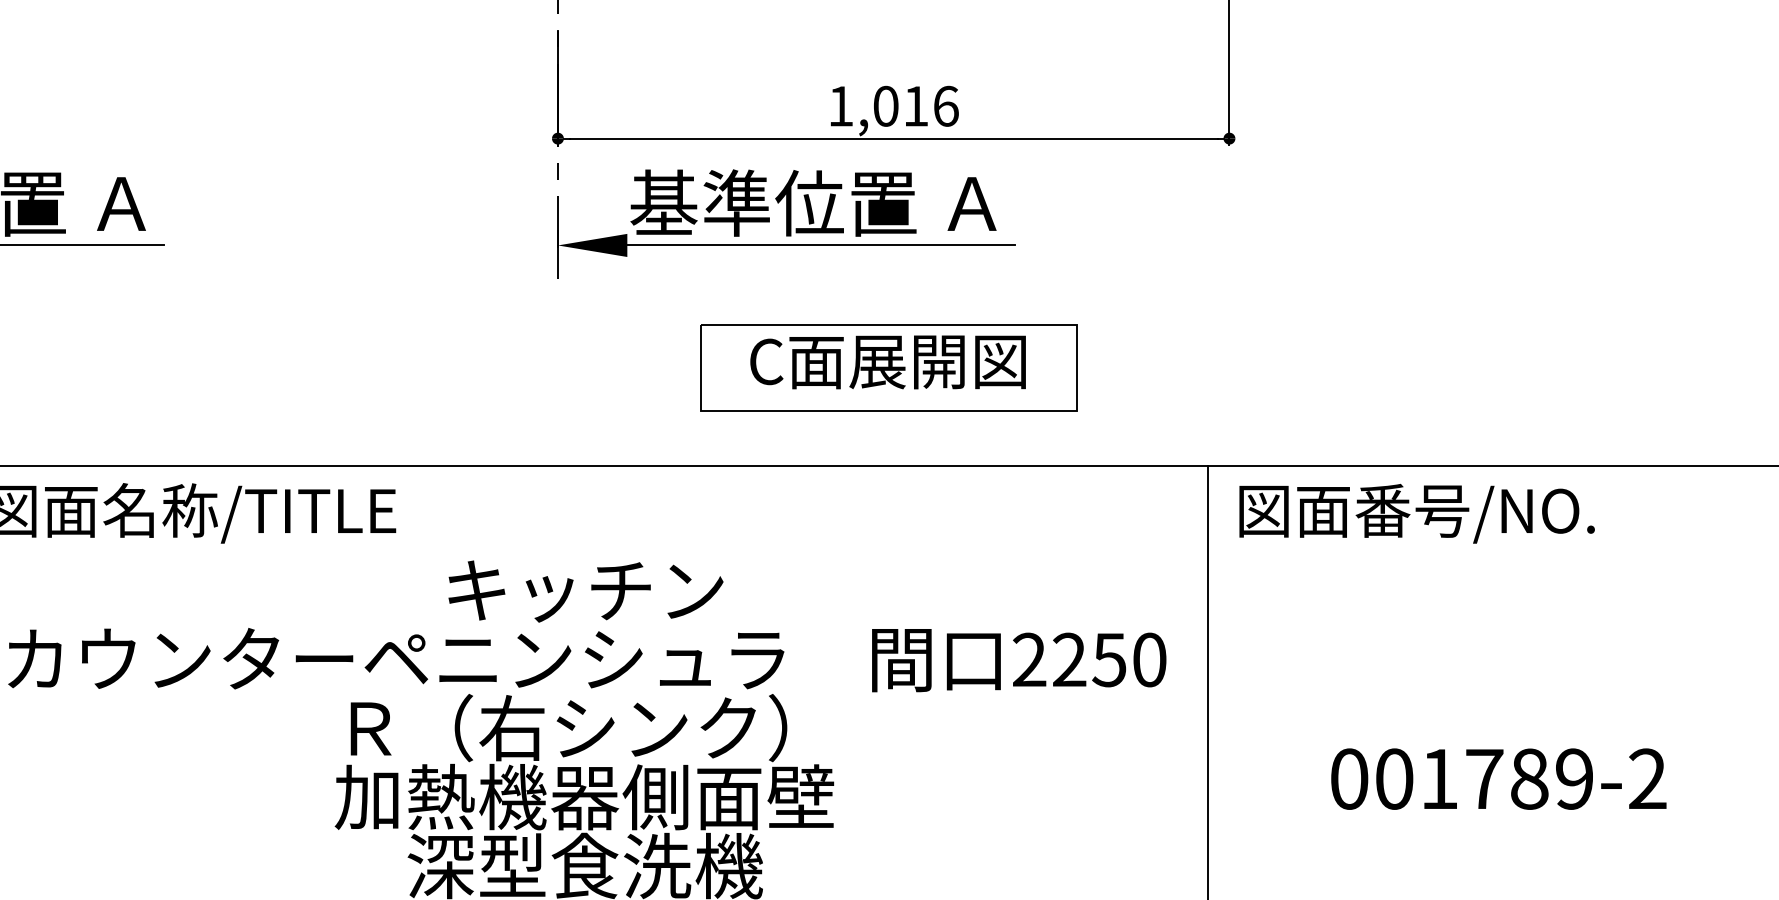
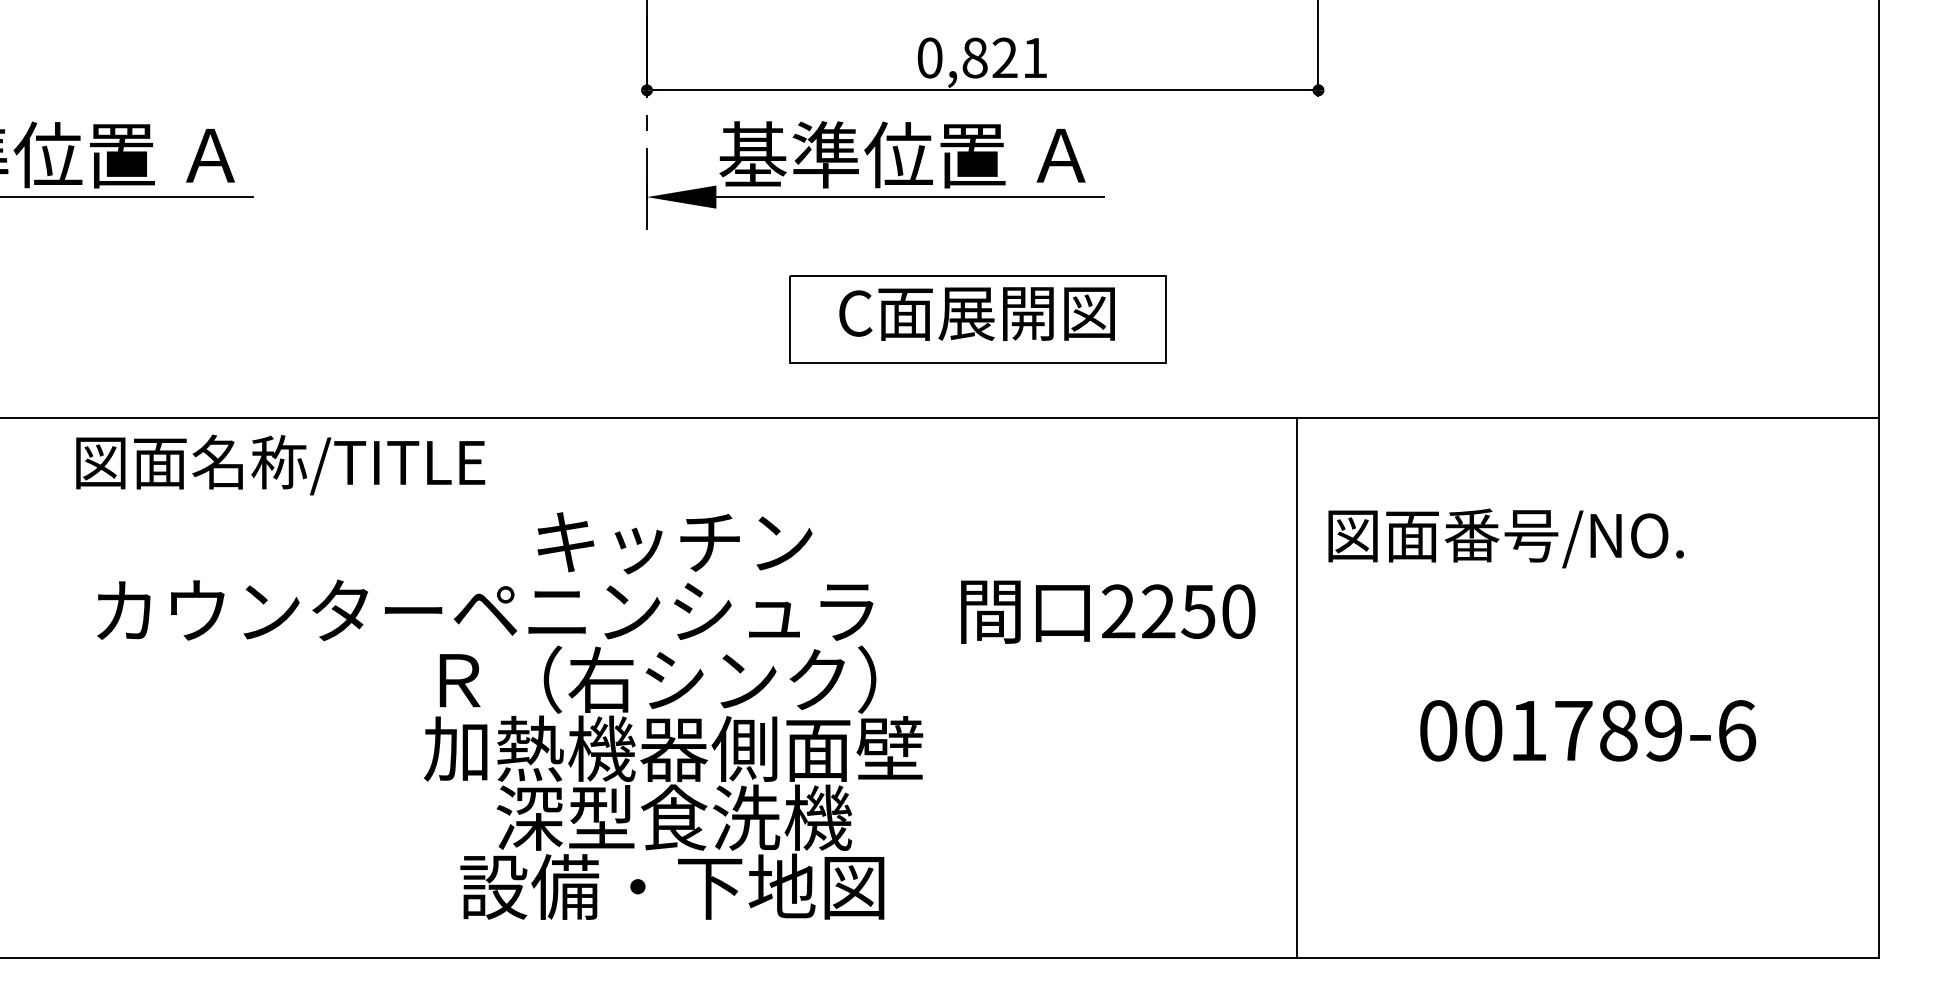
text: (893, 105) -> (982, 57), 1,016 -> 0,821
text: (1416, 513) -> (1505, 538), moved
text: (1648, 778) -> (1737, 730), 001789-2 -> 001789-6

